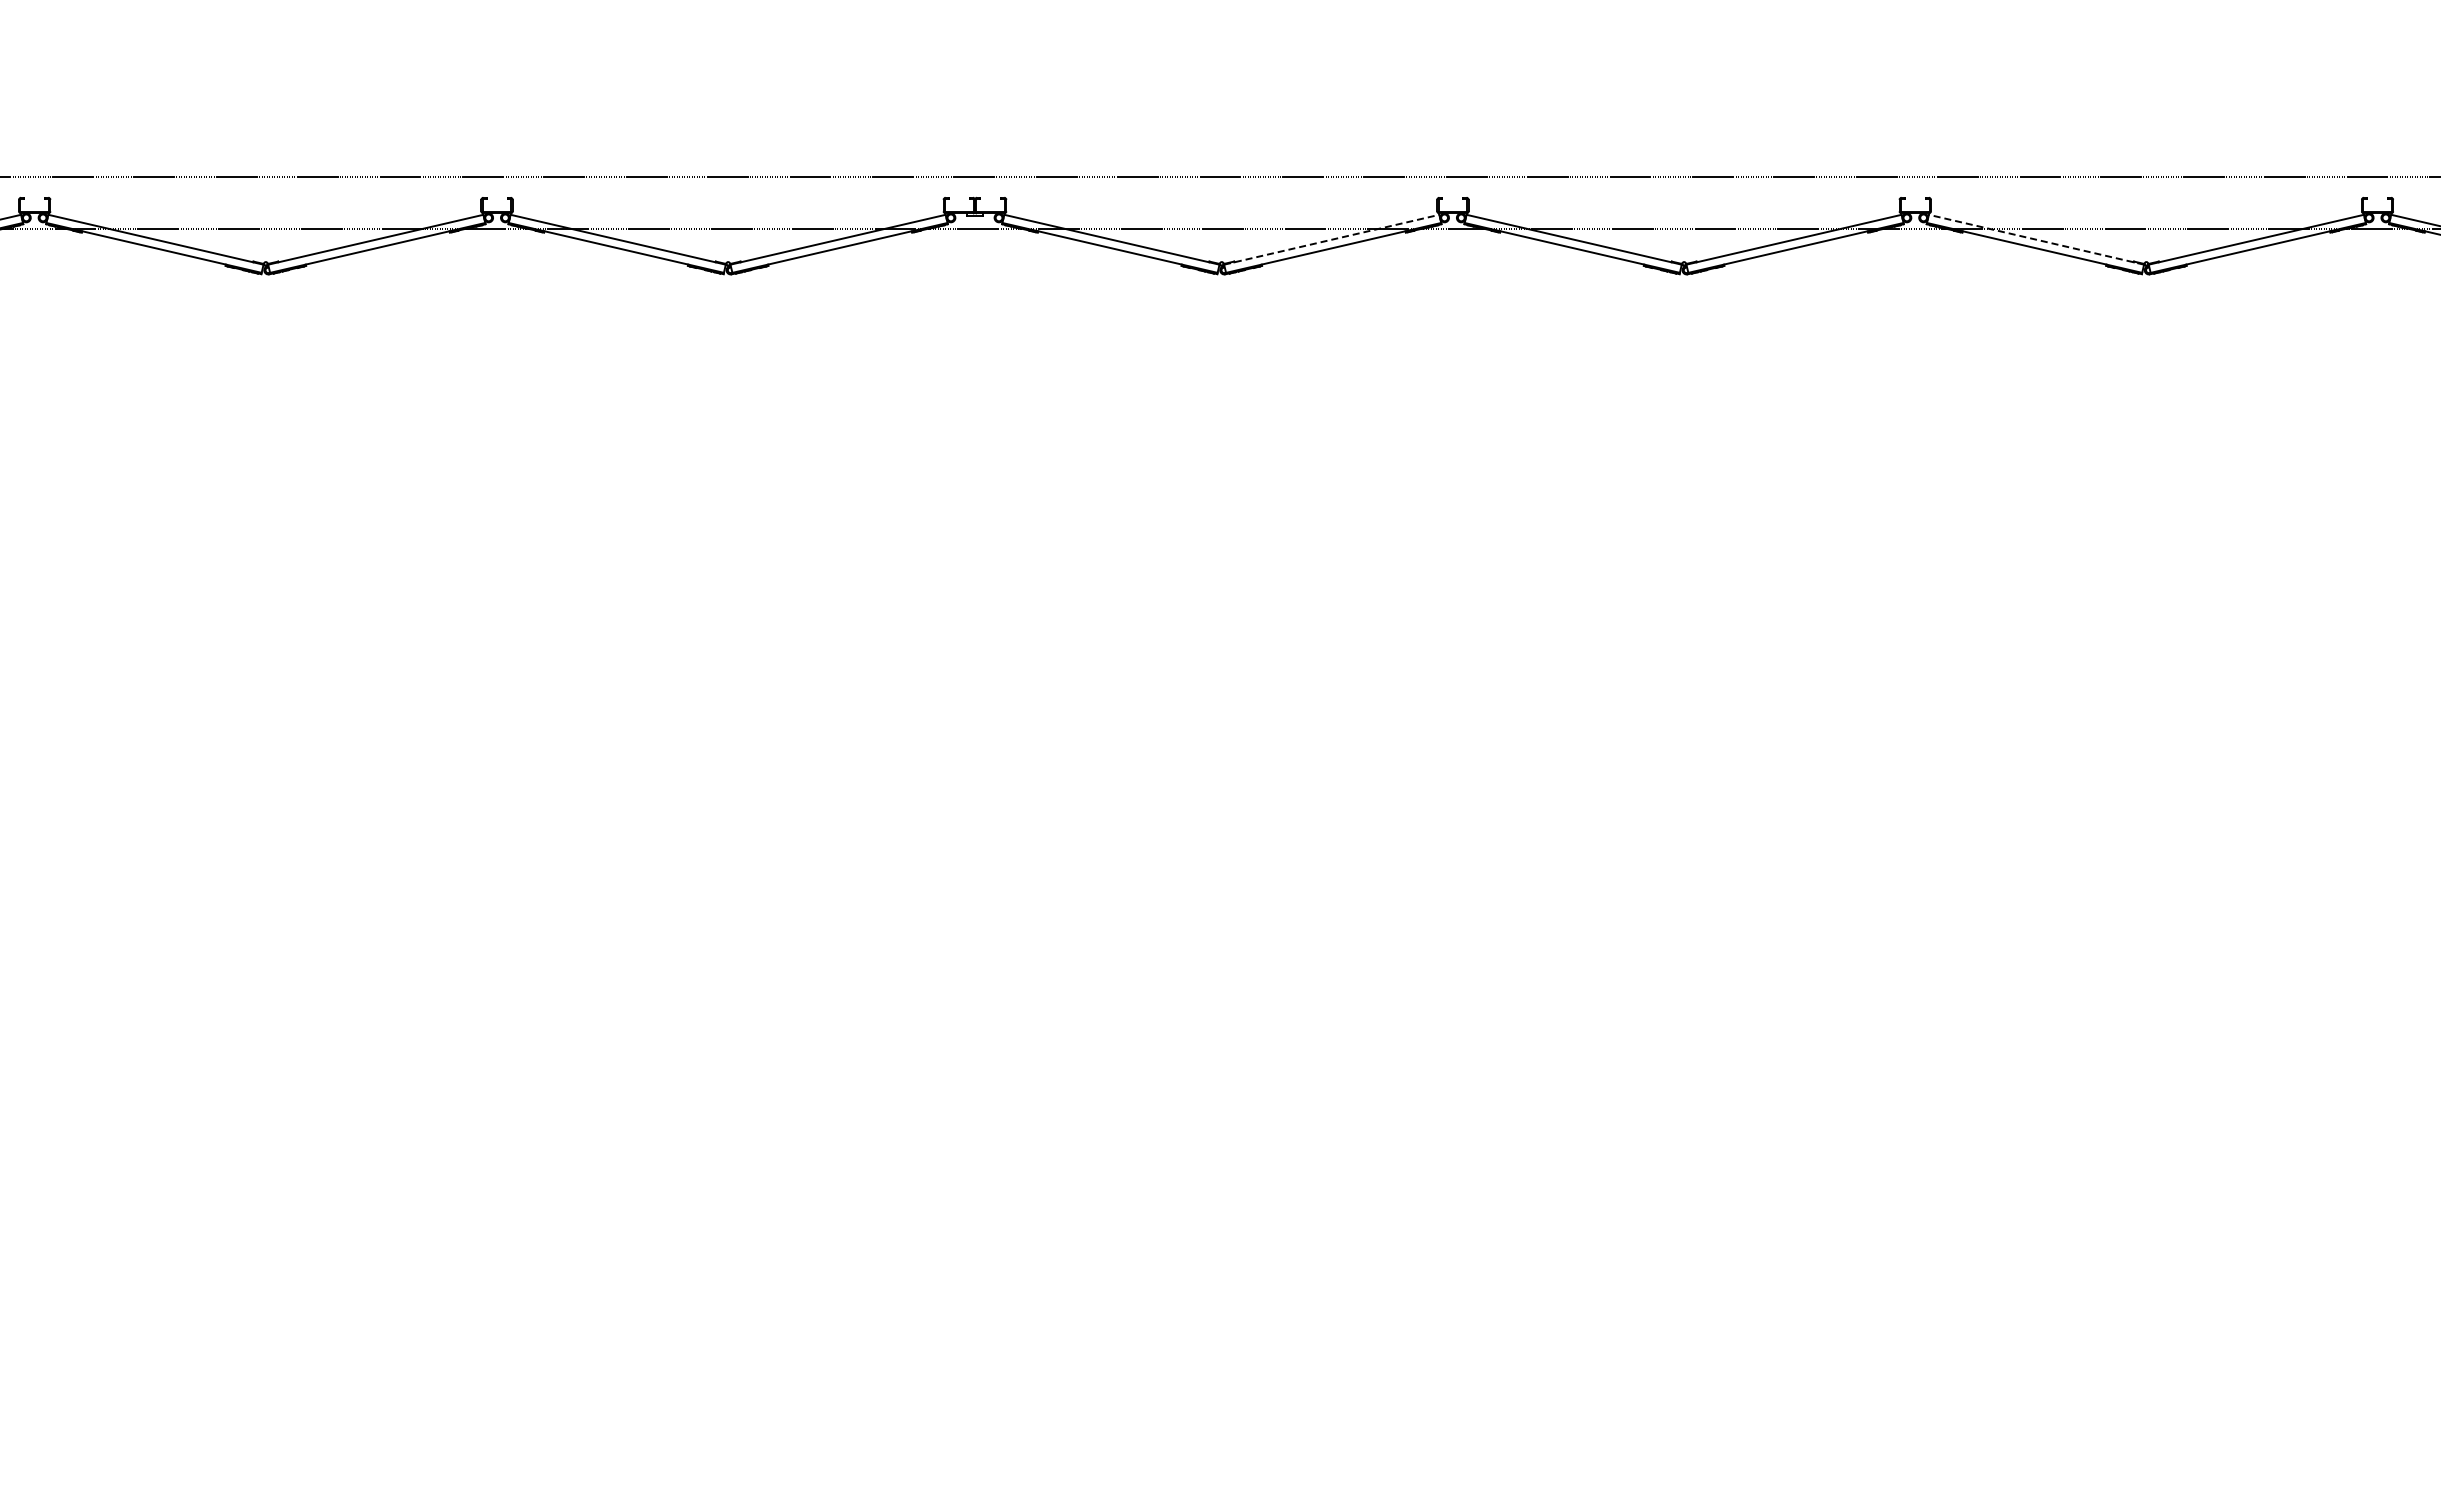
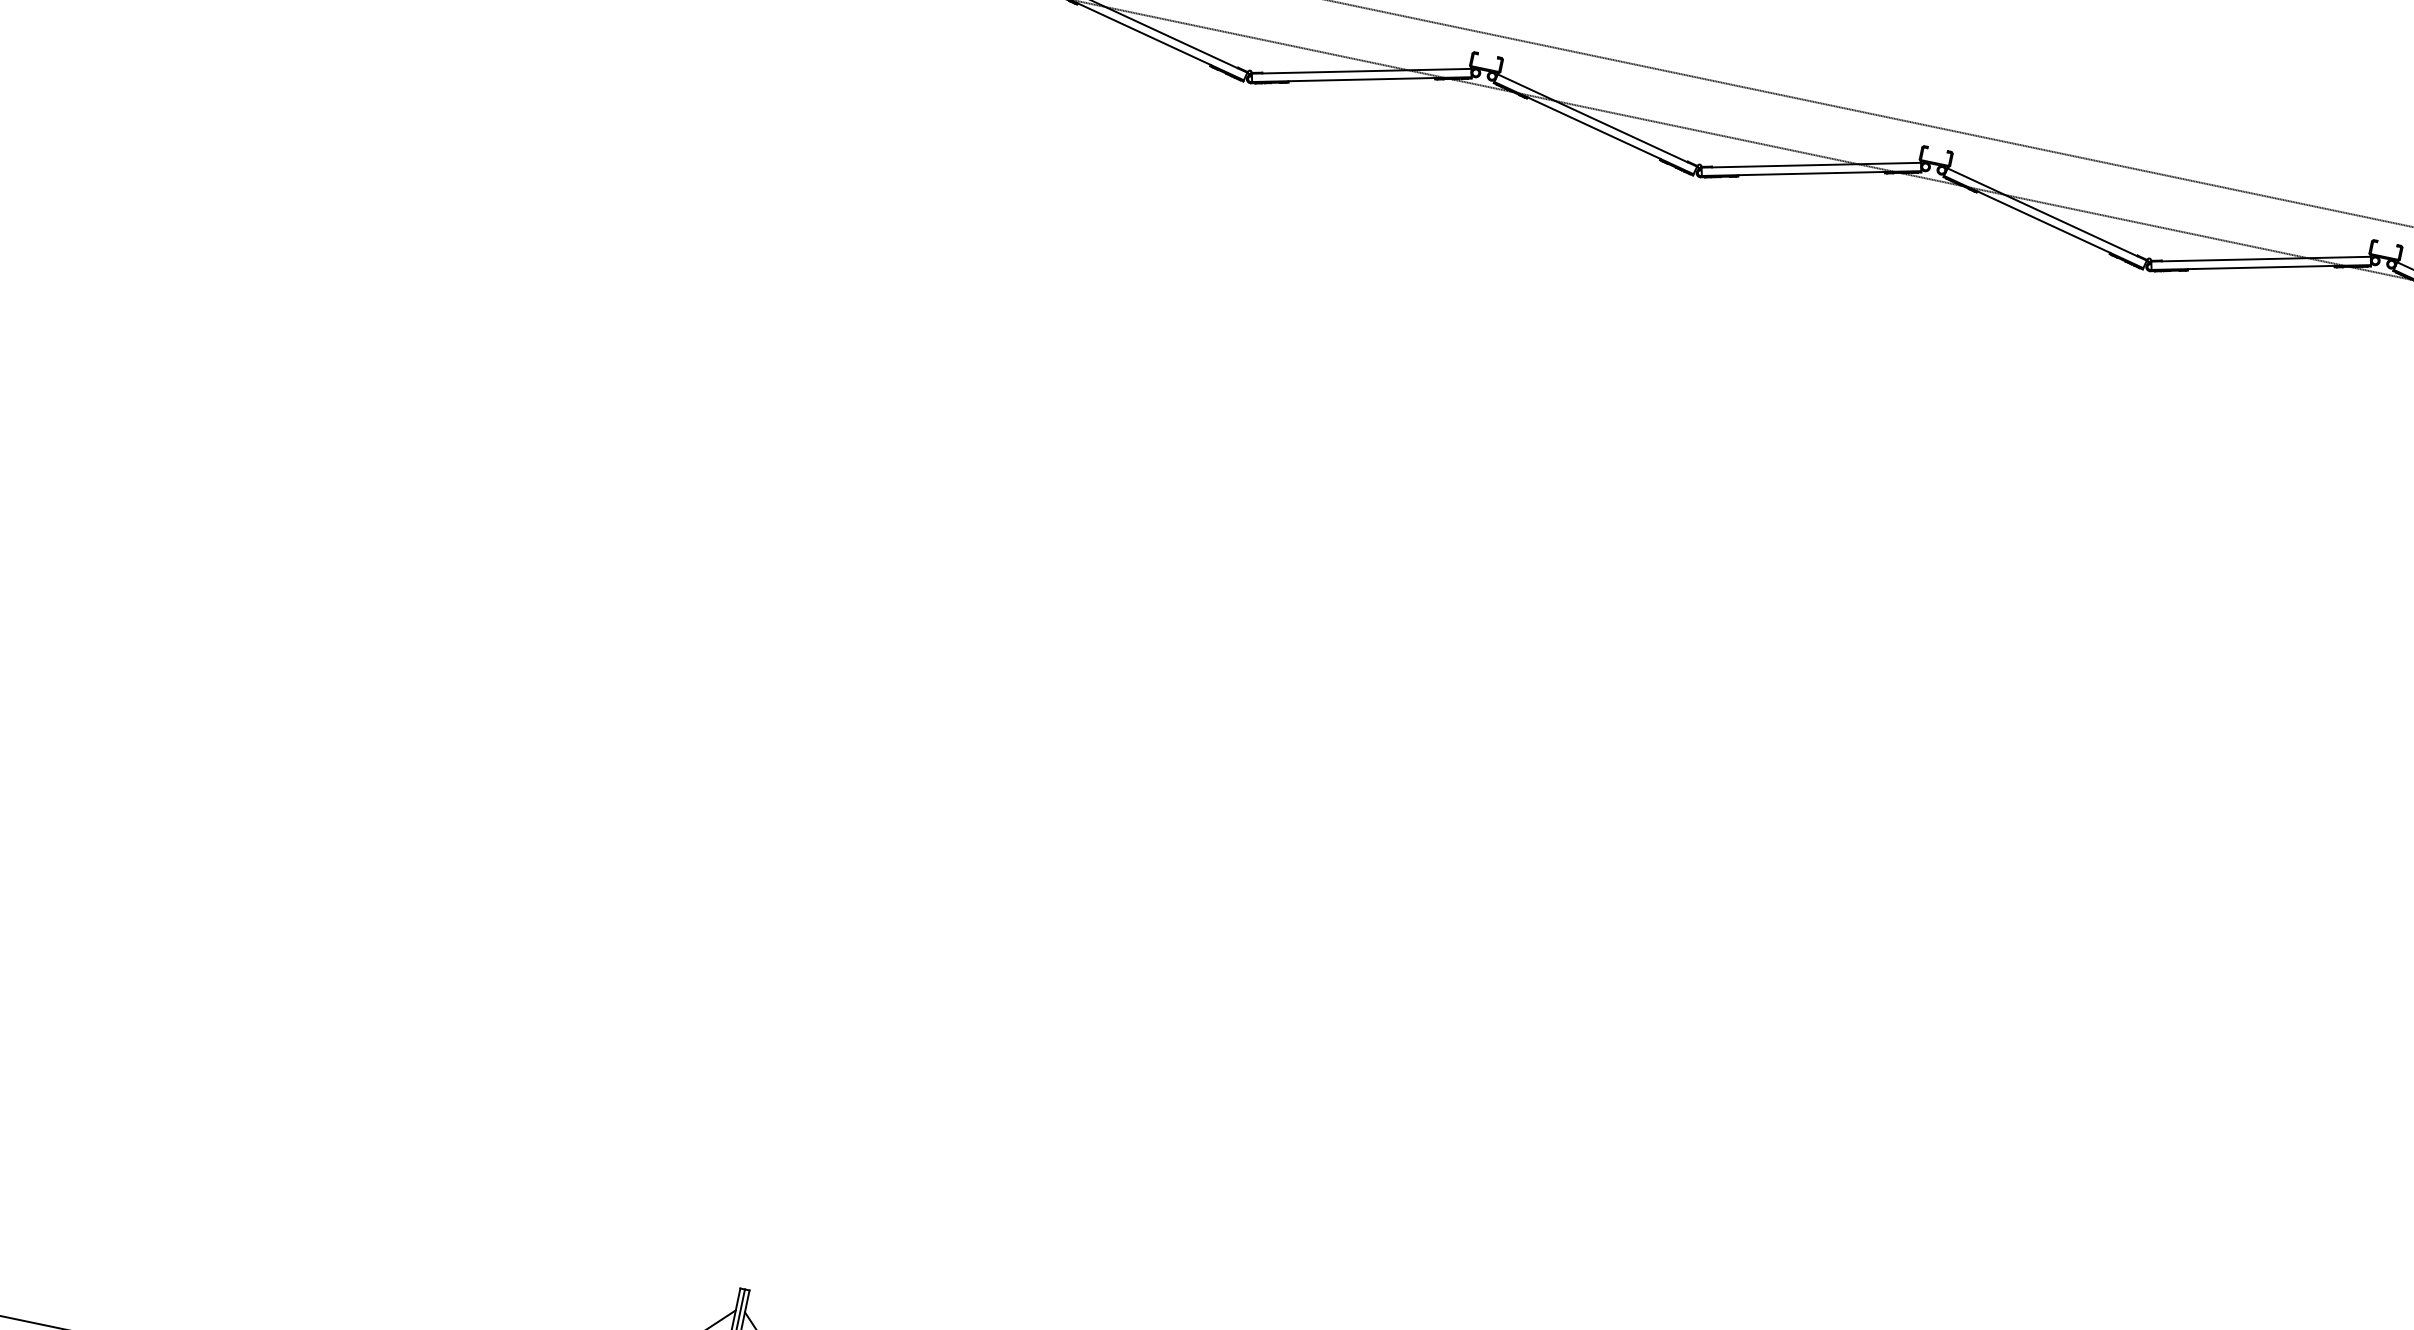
line: (1332, 239) -> (1362, 71), dashed -> solid
line: (2036, 239) -> (2047, 214), dashed -> solid

